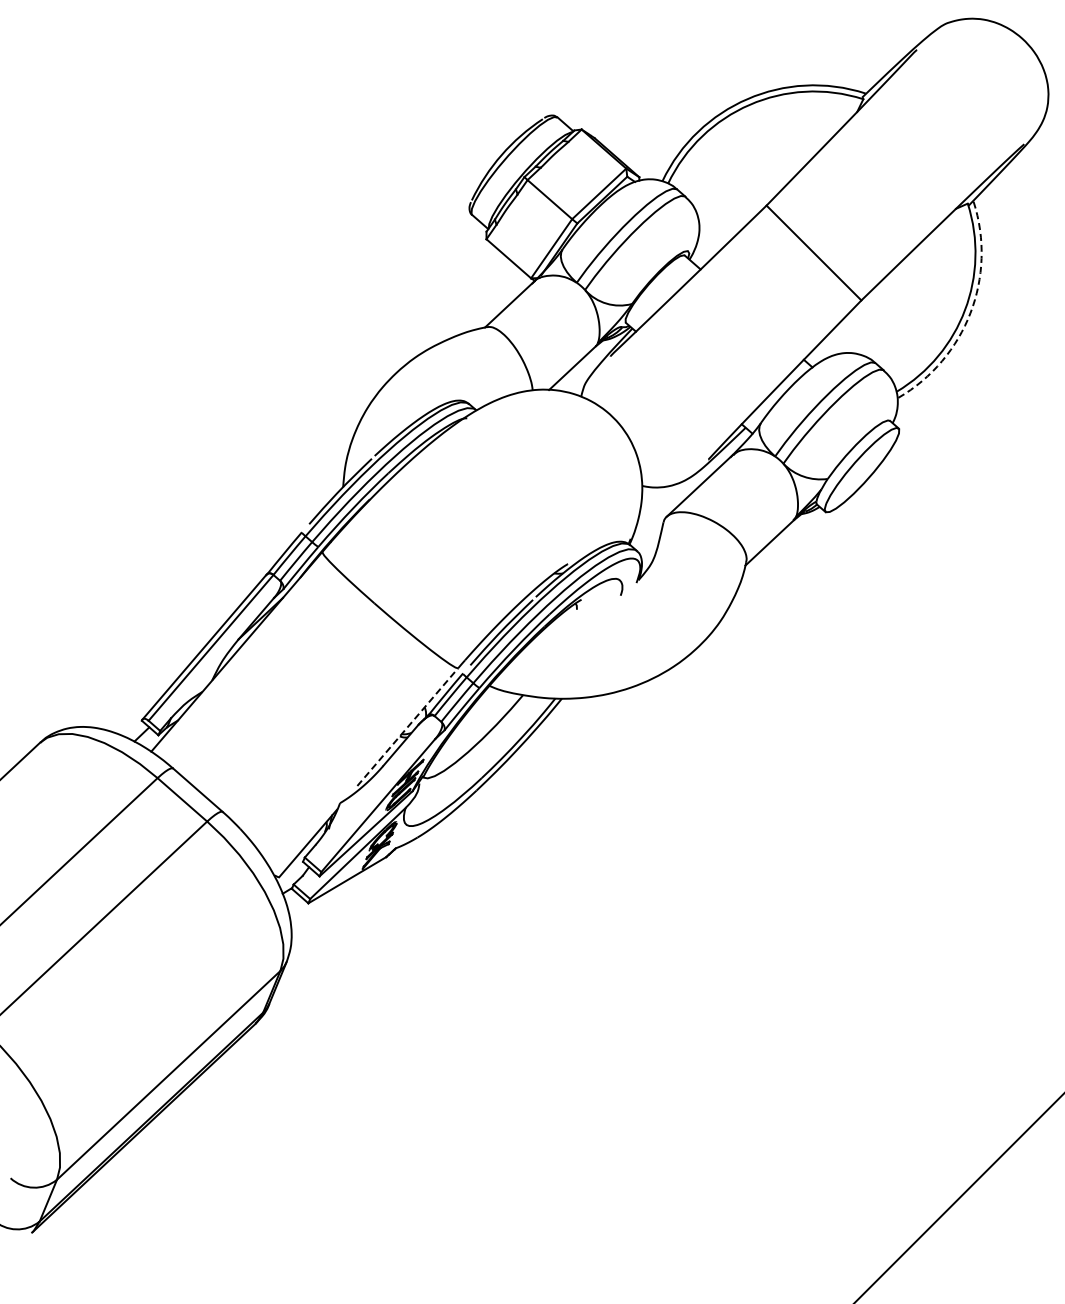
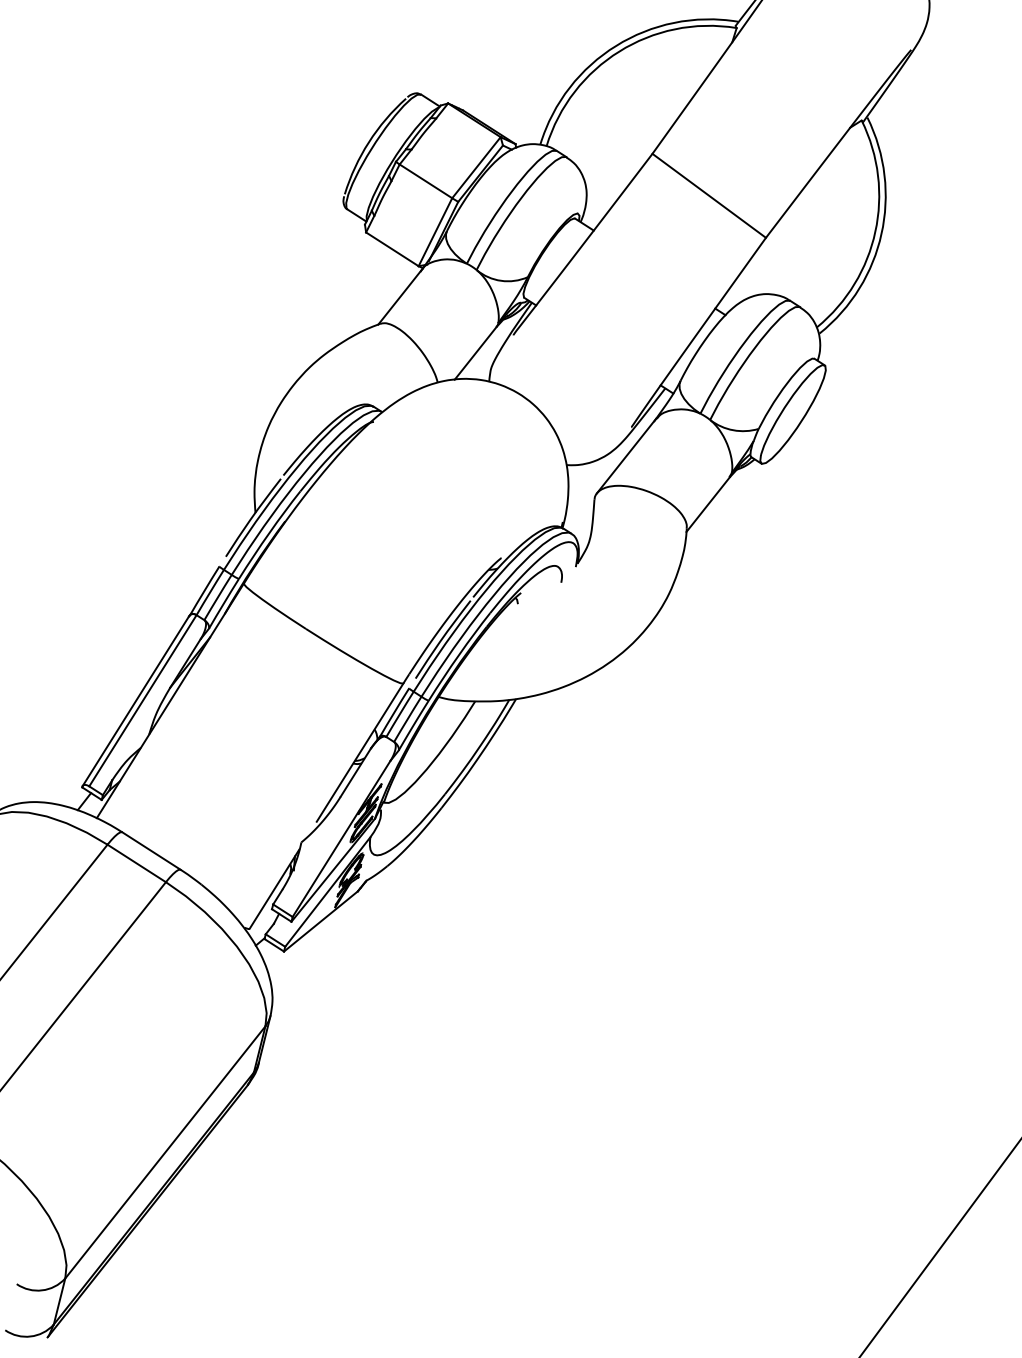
arc: (970, 313) -> (881, 234), dashed -> solid
line: (408, 726) -> (360, 751), dashed -> solid

